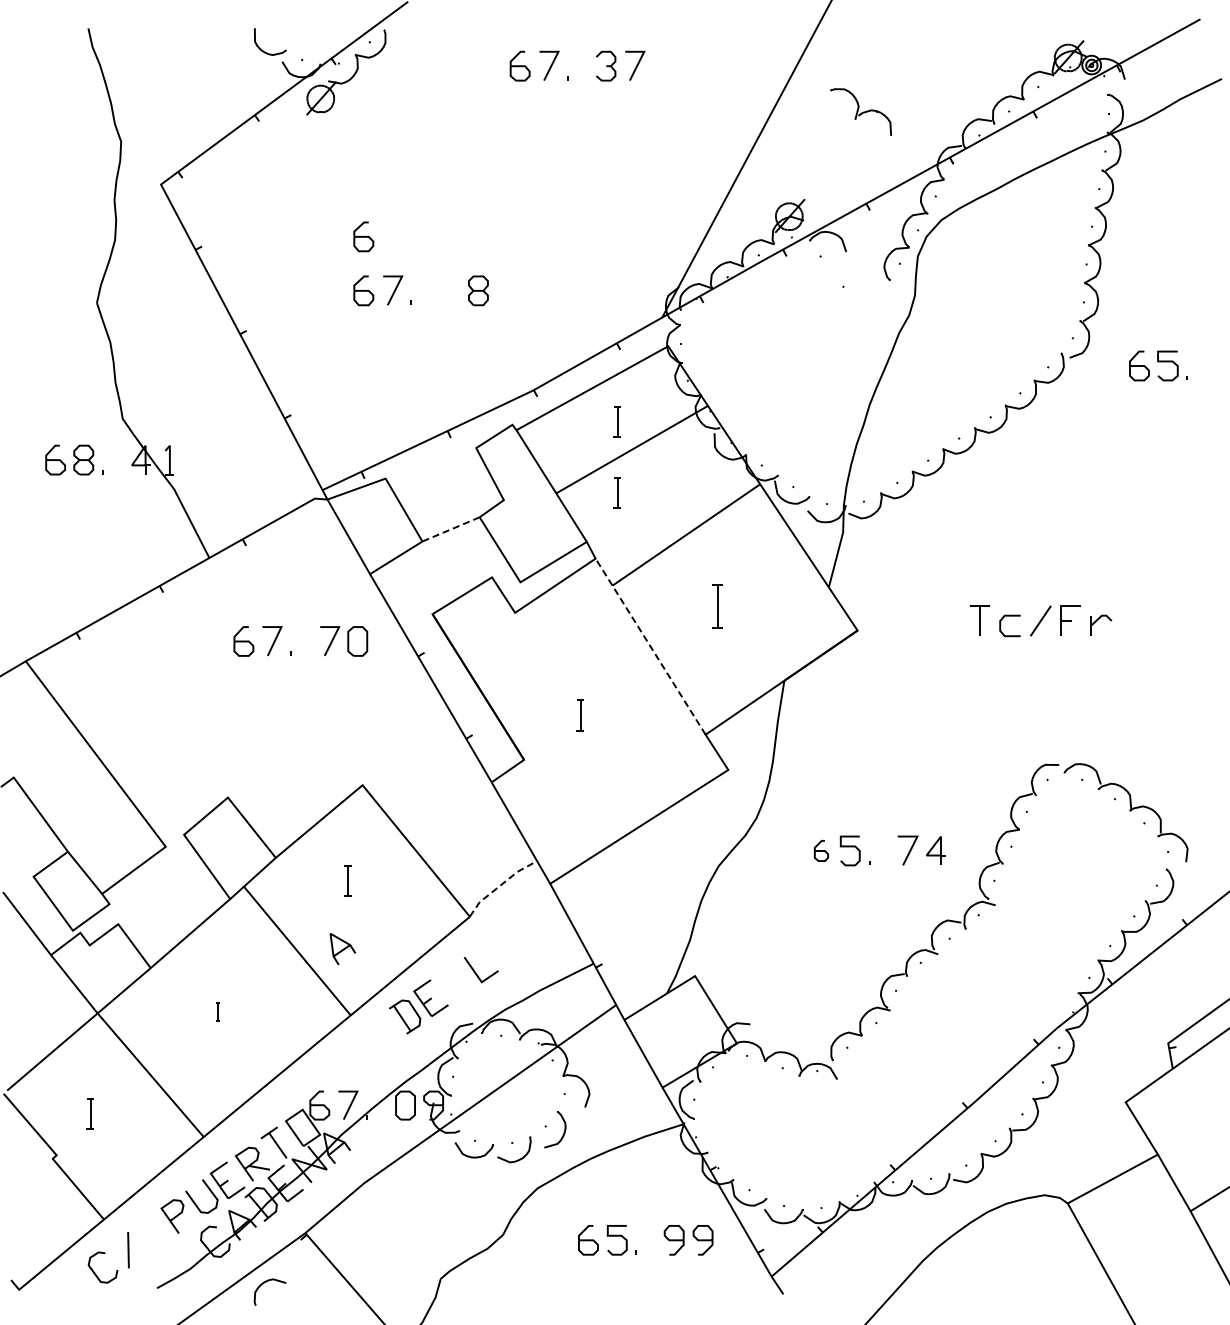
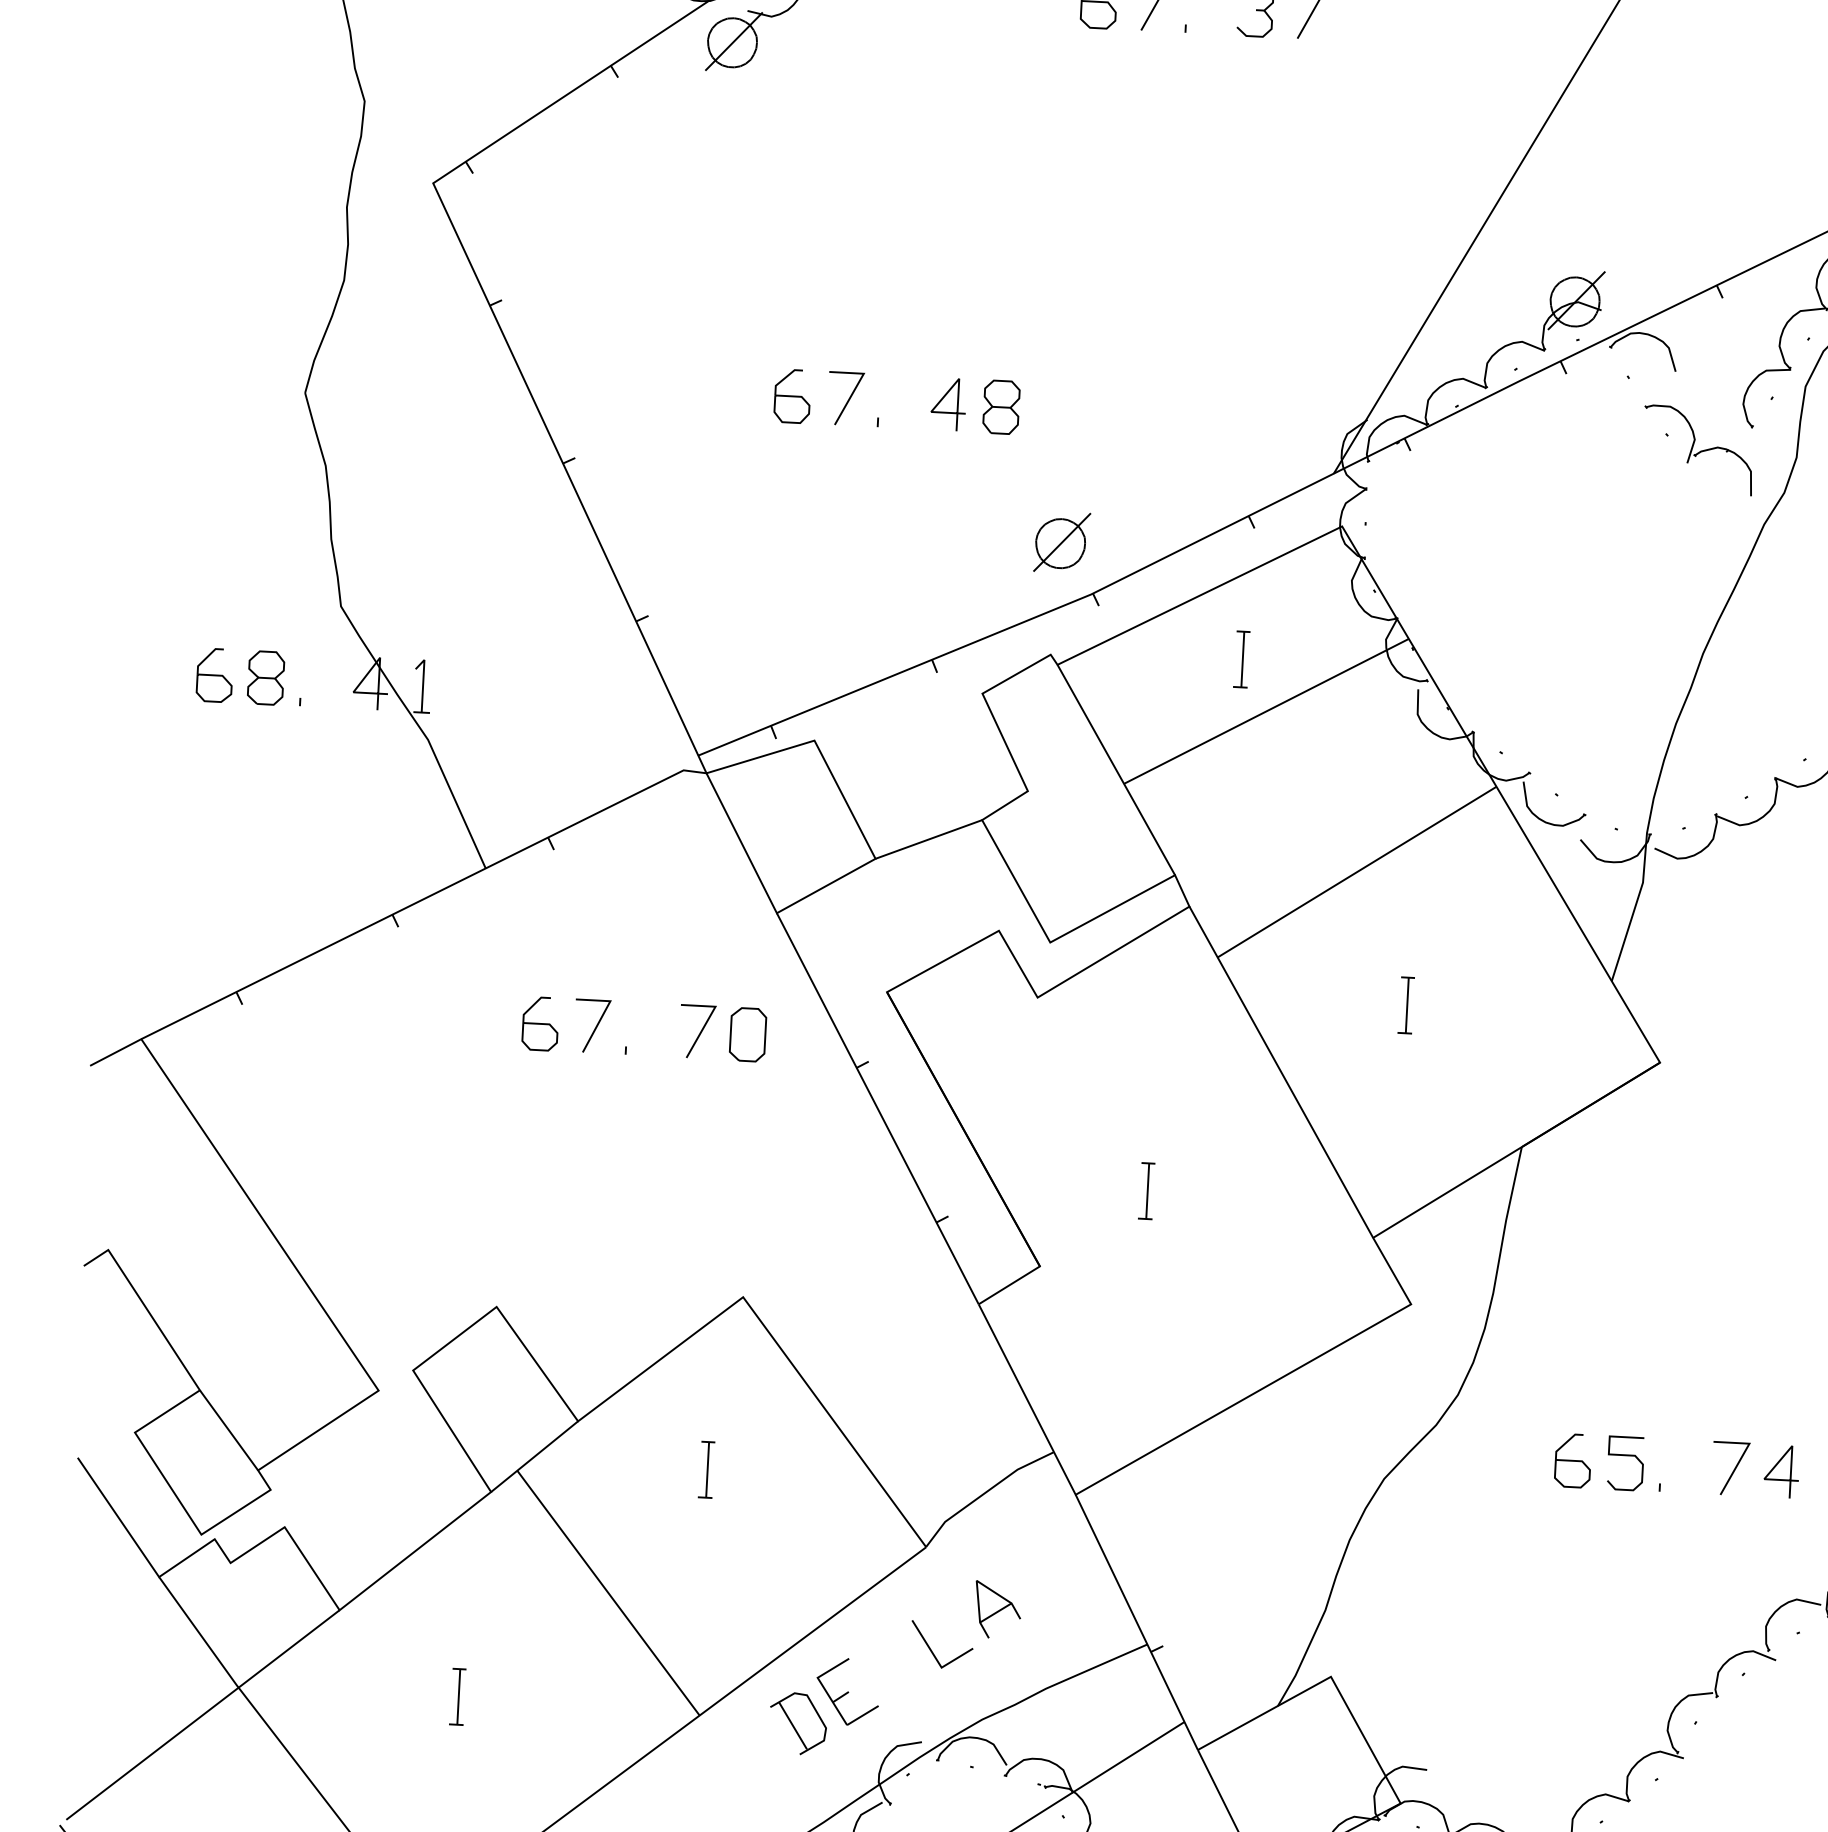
part: (860, 111) -> (1697, 448), moved
part: (363, 236) -> (797, 297), removed
part: (448, 290) -> (946, 403), added
part: (515, 362) -> (1062, 541), added
part: (616, 492) -> (1233, 787), removed
line: (450, 529) -> (927, 839), dashed -> solid
part: (716, 606) -> (1405, 1005), size x0.71
line: (650, 645) -> (1281, 1070), dashed -> solid
part: (821, 850) -> (1573, 1459), size x1.43
line: (500, 885) -> (984, 1493), dashed -> solid
part: (342, 948) -> (997, 1608), moved
part: (217, 1011) -> (457, 1695), size x1.67

